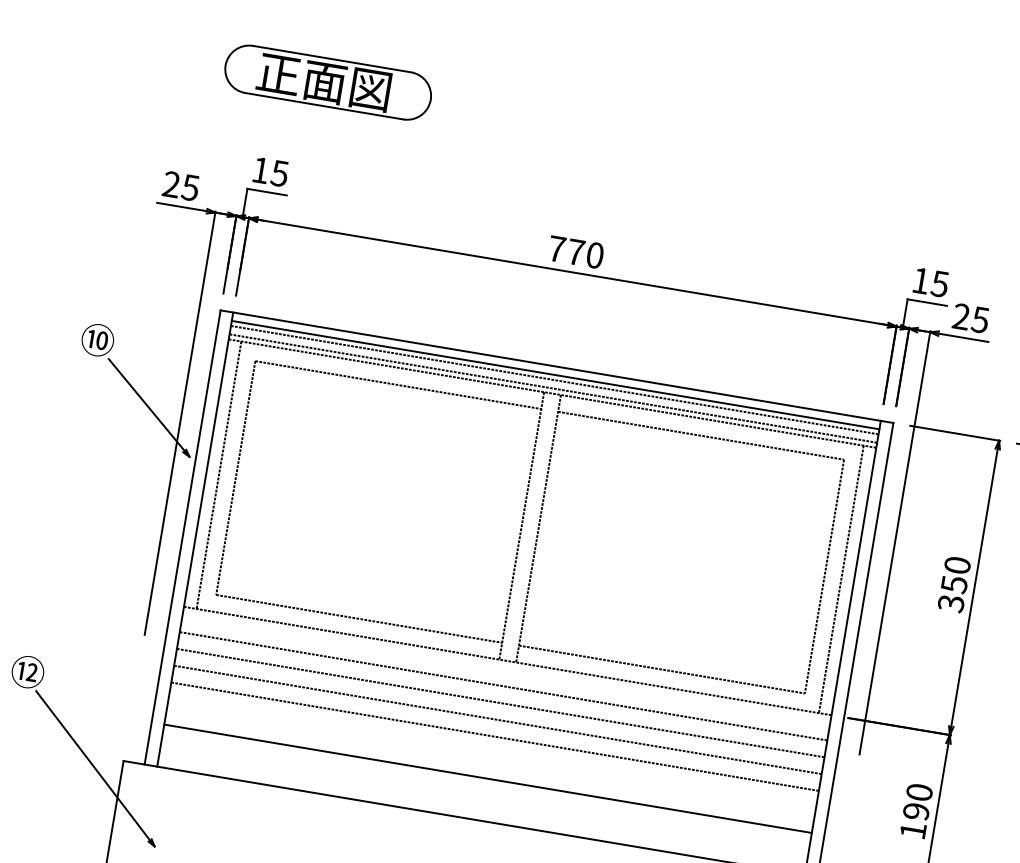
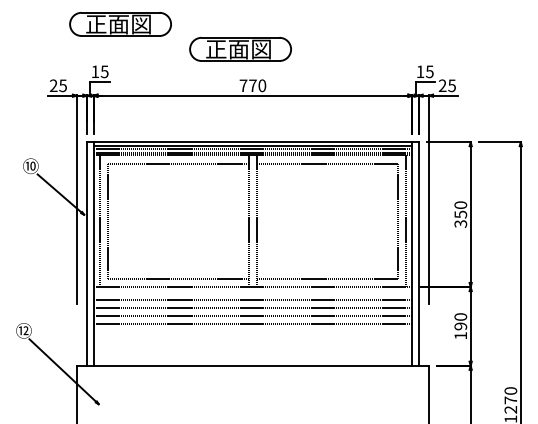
part: (563, 174) -> (240, 49), added
line: (486, 779) -> (252, 345), removed

